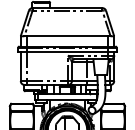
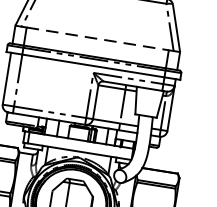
line: (67, 36) -> (97, 39), solid -> dashed

